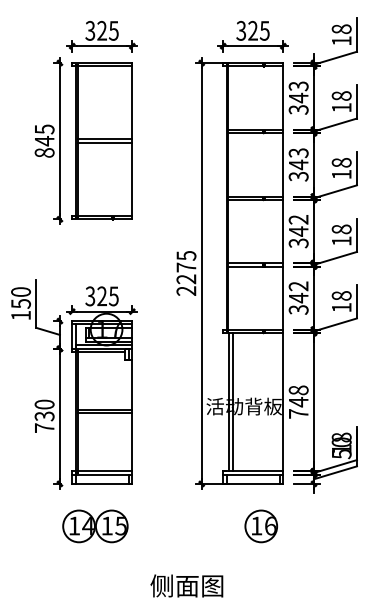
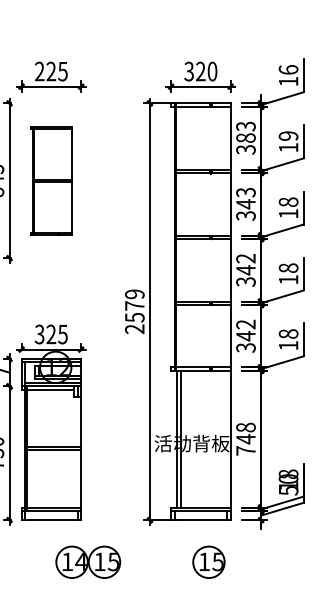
text: (341, 29) -> (288, 70), 18 -> 16
text: (90, 30) -> (39, 71), 325 -> 225
text: (264, 30) -> (212, 71), 325 -> 320
text: (341, 95) -> (288, 135), 18 -> 19
text: (298, 97) -> (245, 137), 343 -> 383
part: (101, 141) -> (50, 181), size x0.7
text: (186, 267) -> (134, 305), 2275 -> 2579
text: (115, 327) -> (64, 365), 17 -> 12
text: (269, 525) -> (217, 561), 16 -> 15
part: (95, 526) -> (88, 562), moved

